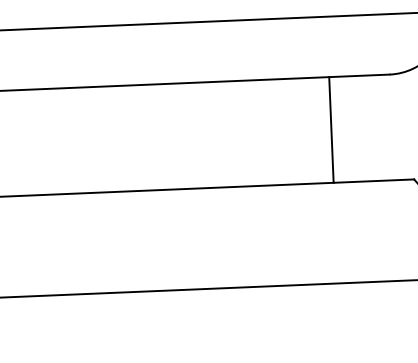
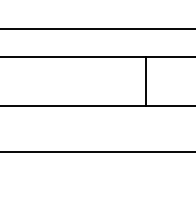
line: (331, 128) -> (146, 80), moved

